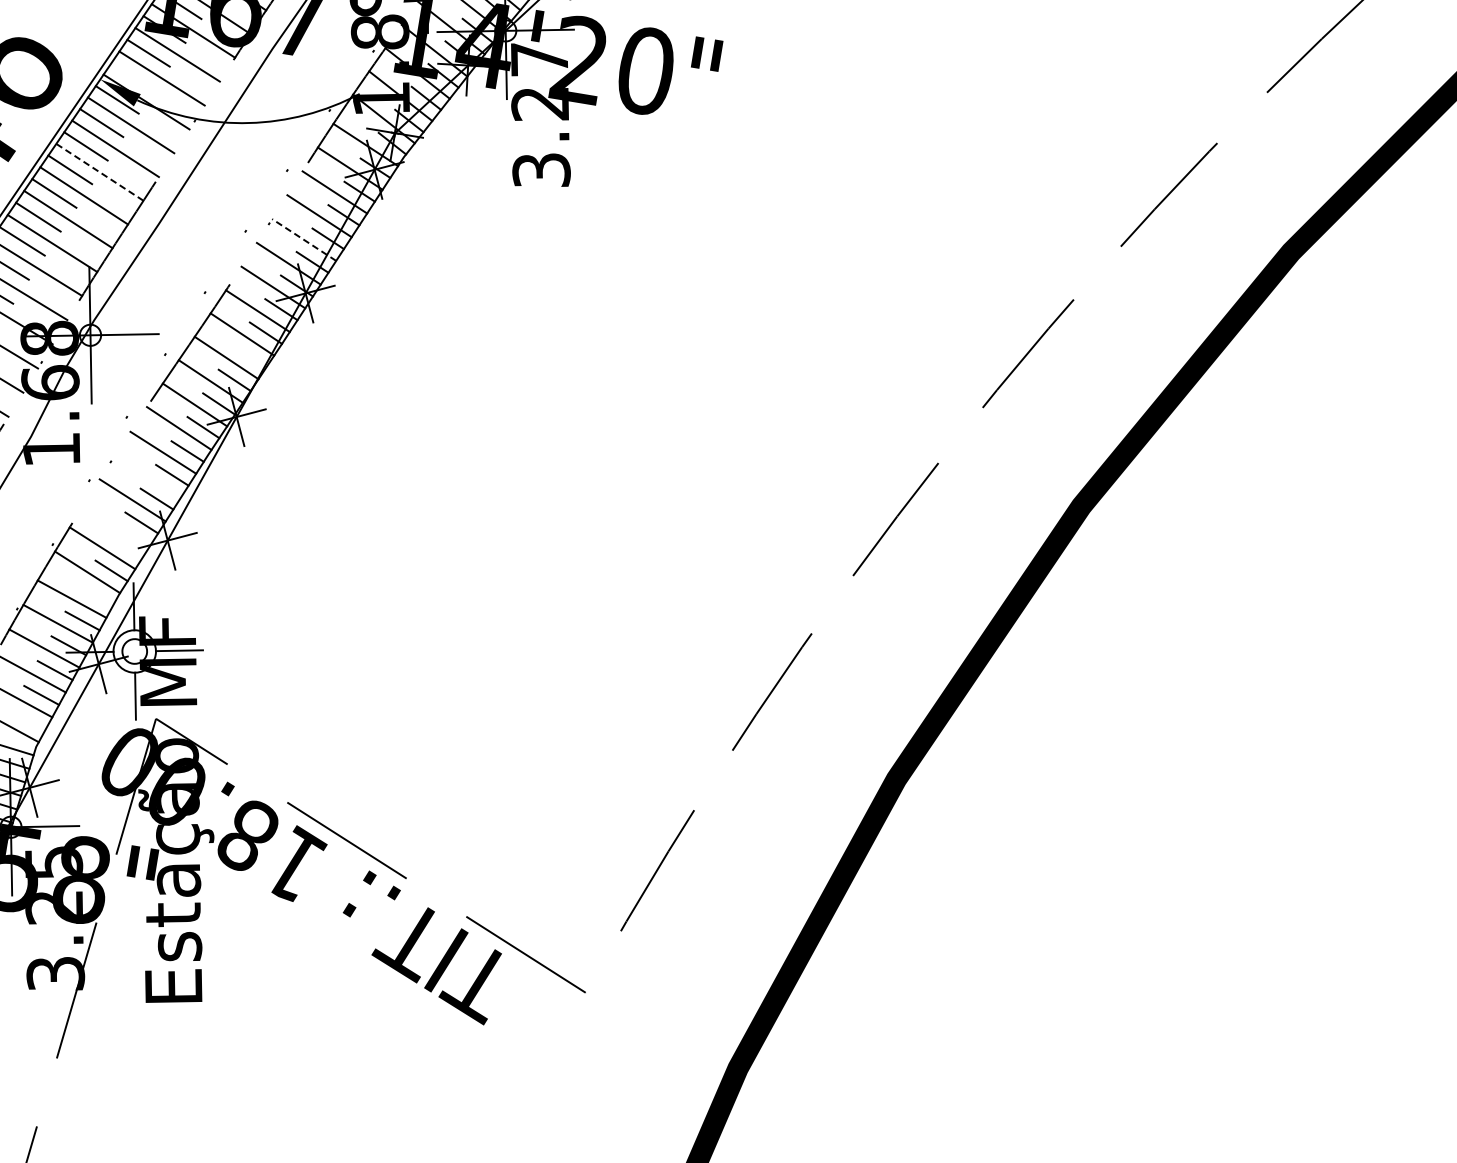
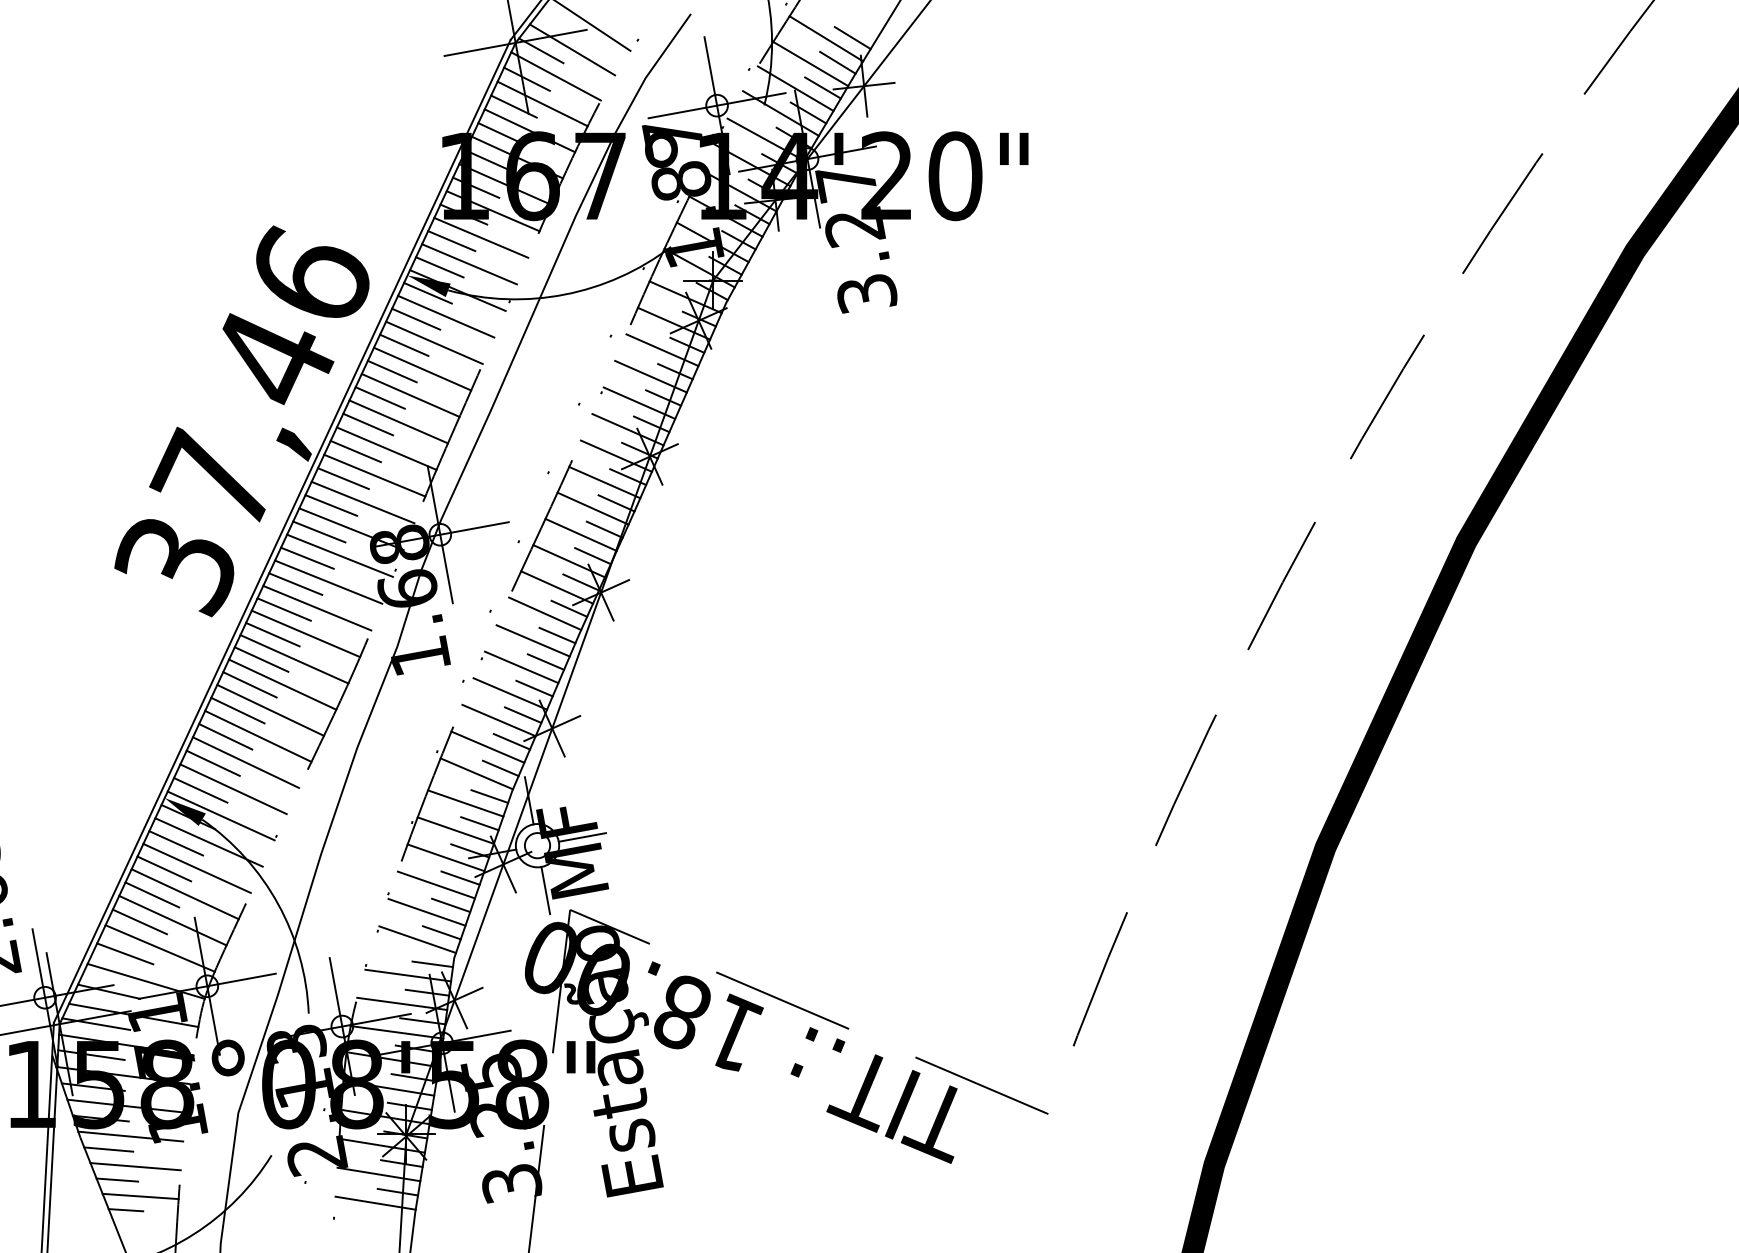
line: (132, 76) -> (439, 267), added
line: (99, 171) -> (422, 368), dashed -> solid
line: (304, 240) -> (639, 403), dashed -> solid
line: (250, 356) -> (604, 529), added
line: (147, 476) -> (521, 667), added
line: (117, 524) -> (498, 720), added
line: (126, 546) -> (511, 741), added
line: (96, 596) -> (489, 796), added
line: (28, 720) -> (441, 932), added

